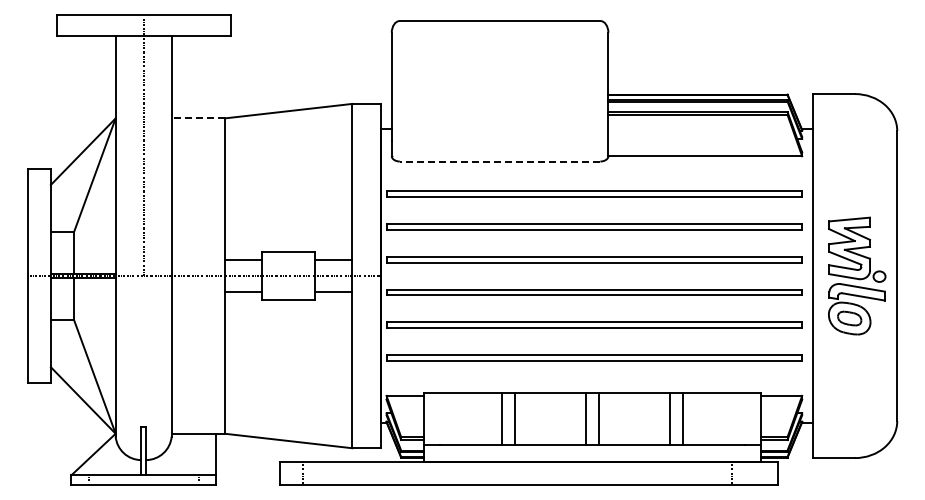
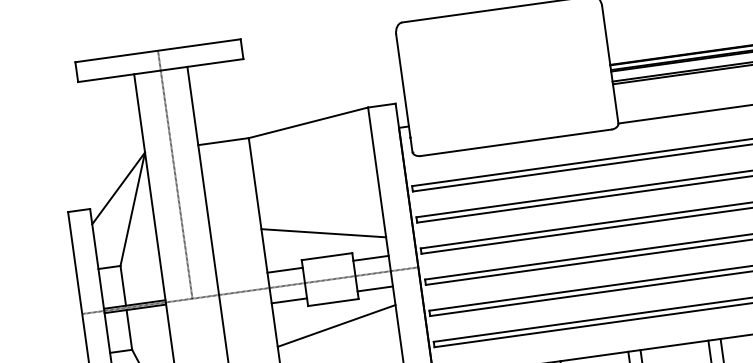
line: (198, 118) -> (223, 141), dashed -> solid
line: (499, 161) -> (515, 142), dashed -> solid
line: (288, 227) -> (323, 233), added
line: (288, 324) -> (336, 325), added

